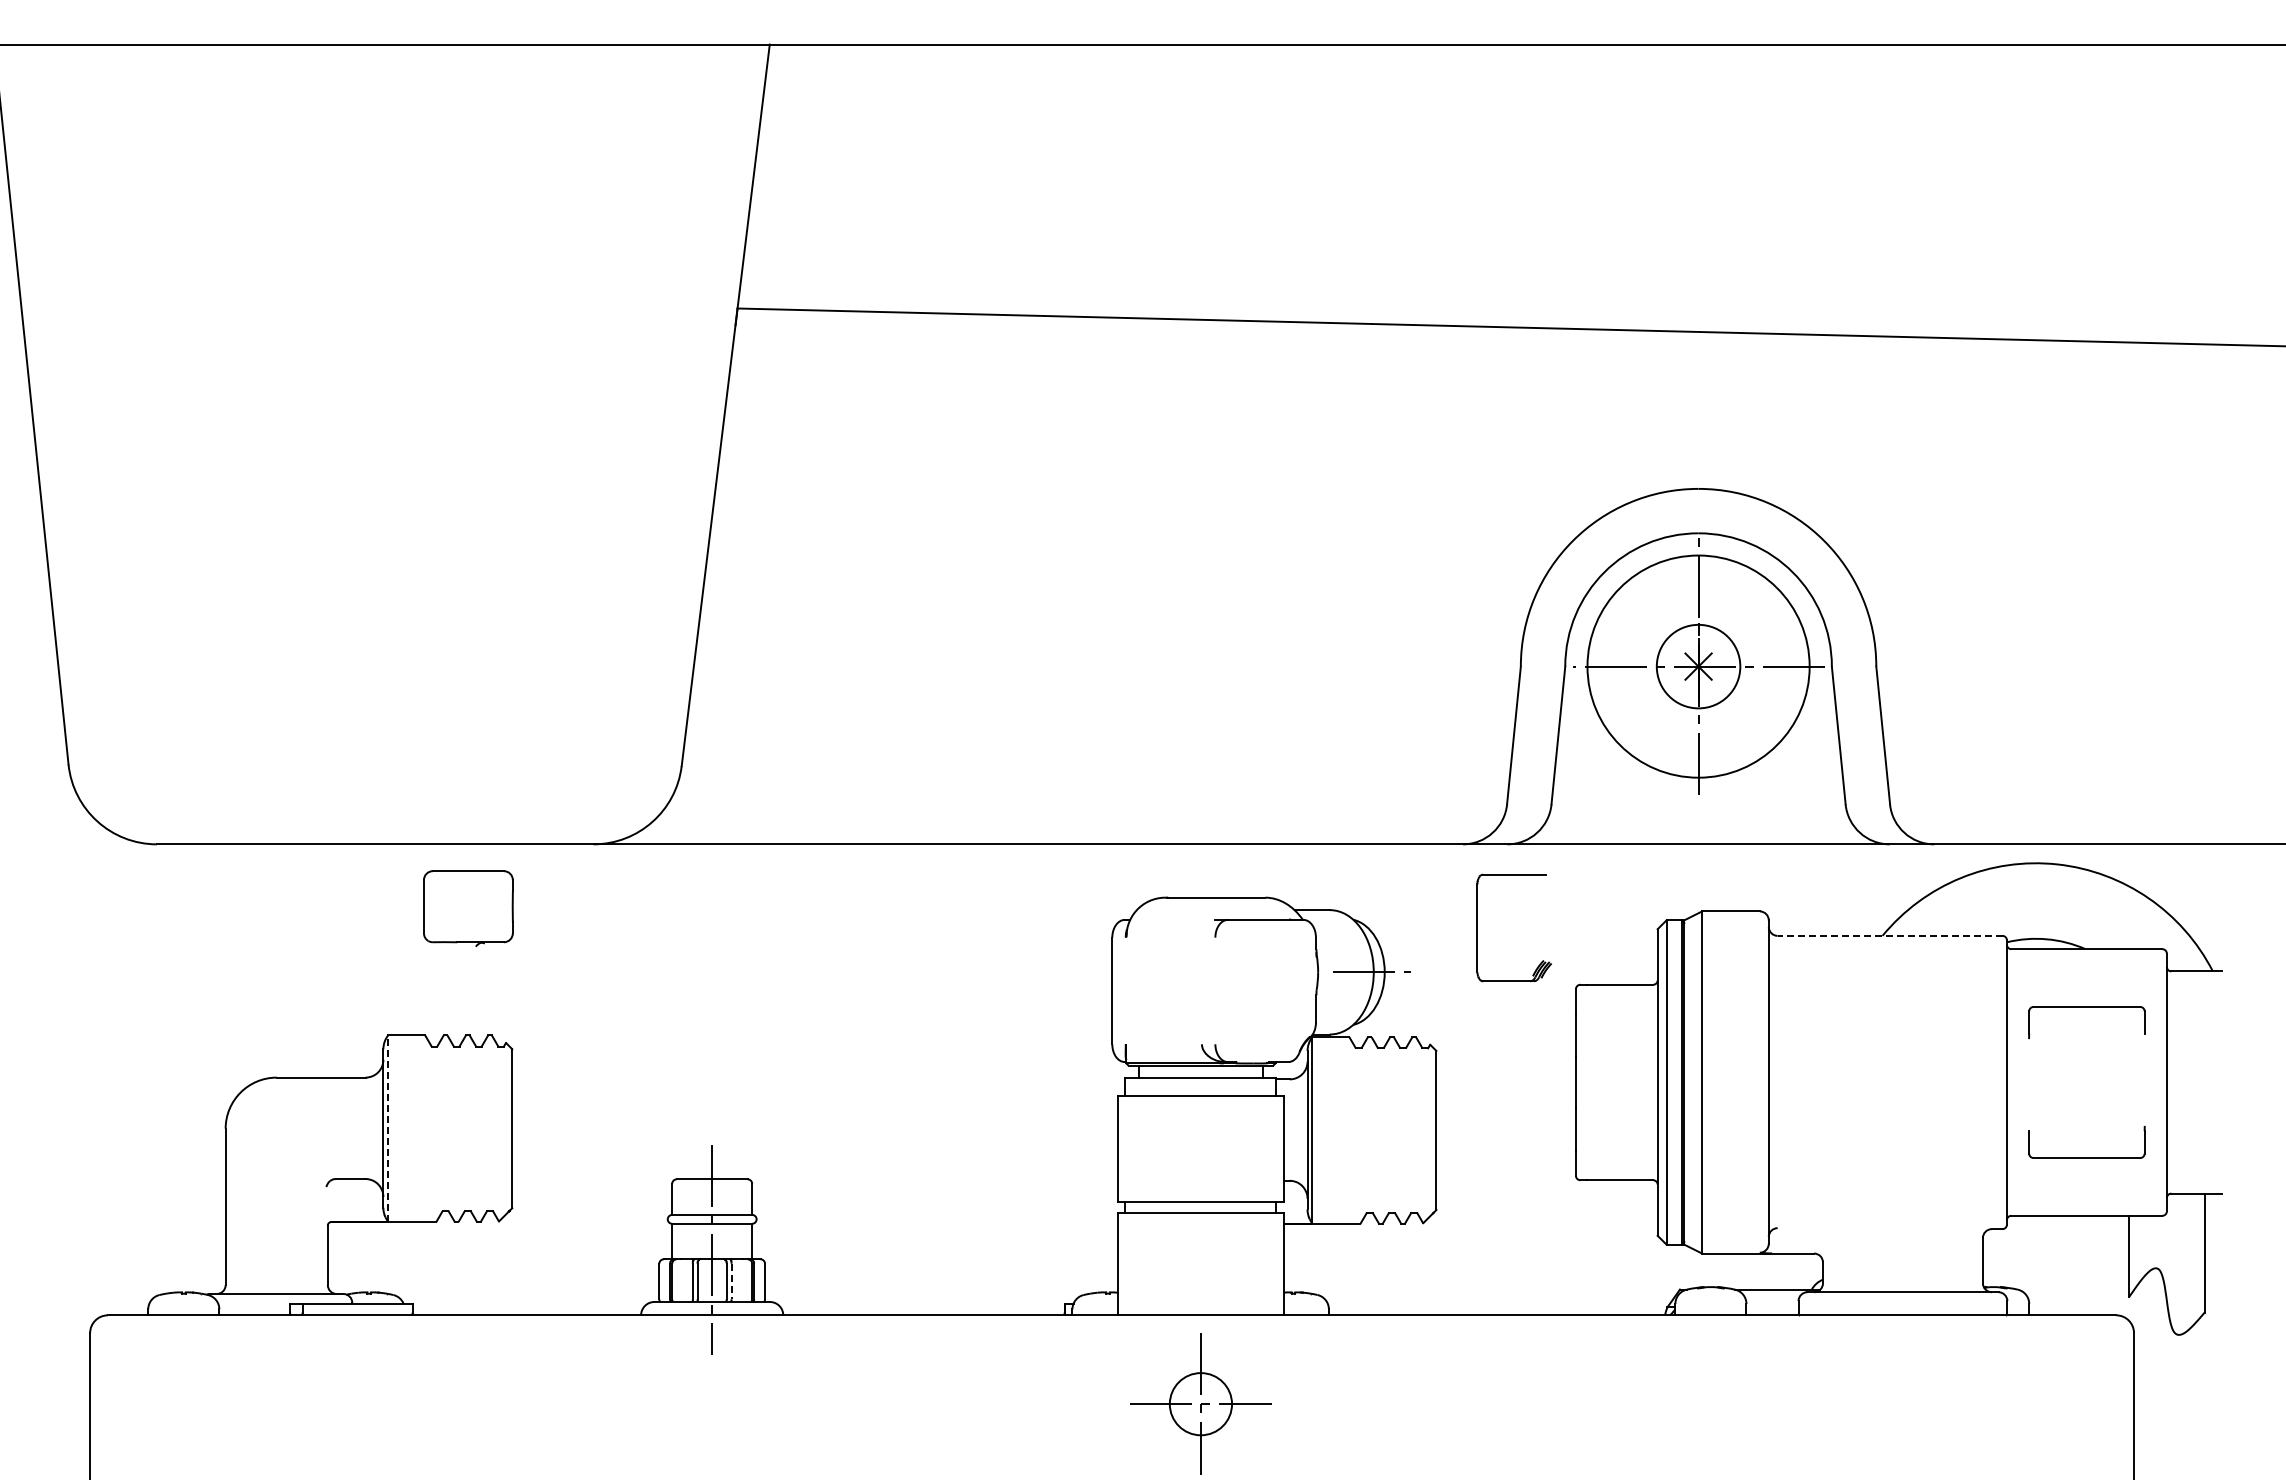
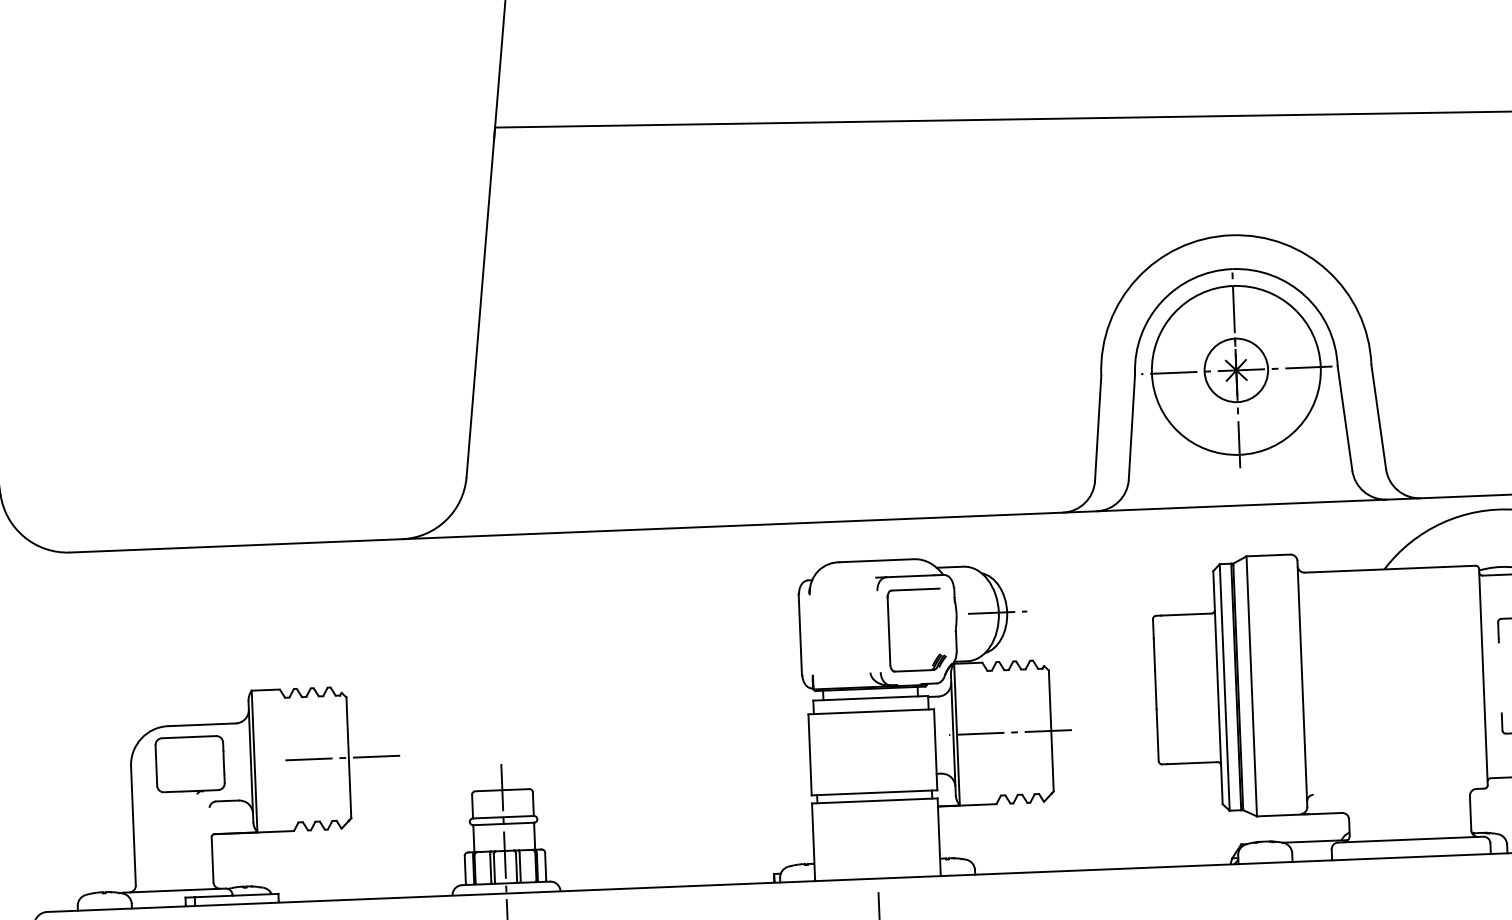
part: (468, 908) -> (190, 765), moved
part: (1477, 927) -> (888, 630), moved
line: (1889, 935) -> (1389, 568), dashed -> solid
line: (388, 1128) -> (254, 761), dashed -> solid
line: (506, 1128) -> (344, 757), added
line: (1382, 1130) -> (1010, 732), added
line: (731, 1281) -> (520, 867), dashed -> solid

